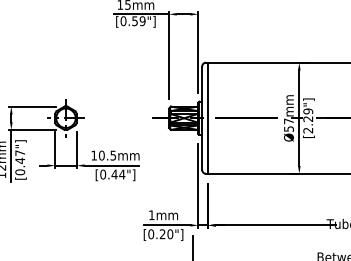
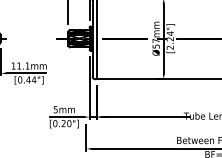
text: (308, 111) -> (170, 33), [2.29"] -> [2.24"]
text: (107, 155) -> (23, 65), 10.5mm -> 11.1mm
text: (151, 215) -> (55, 109), 1mm -> 5mm

